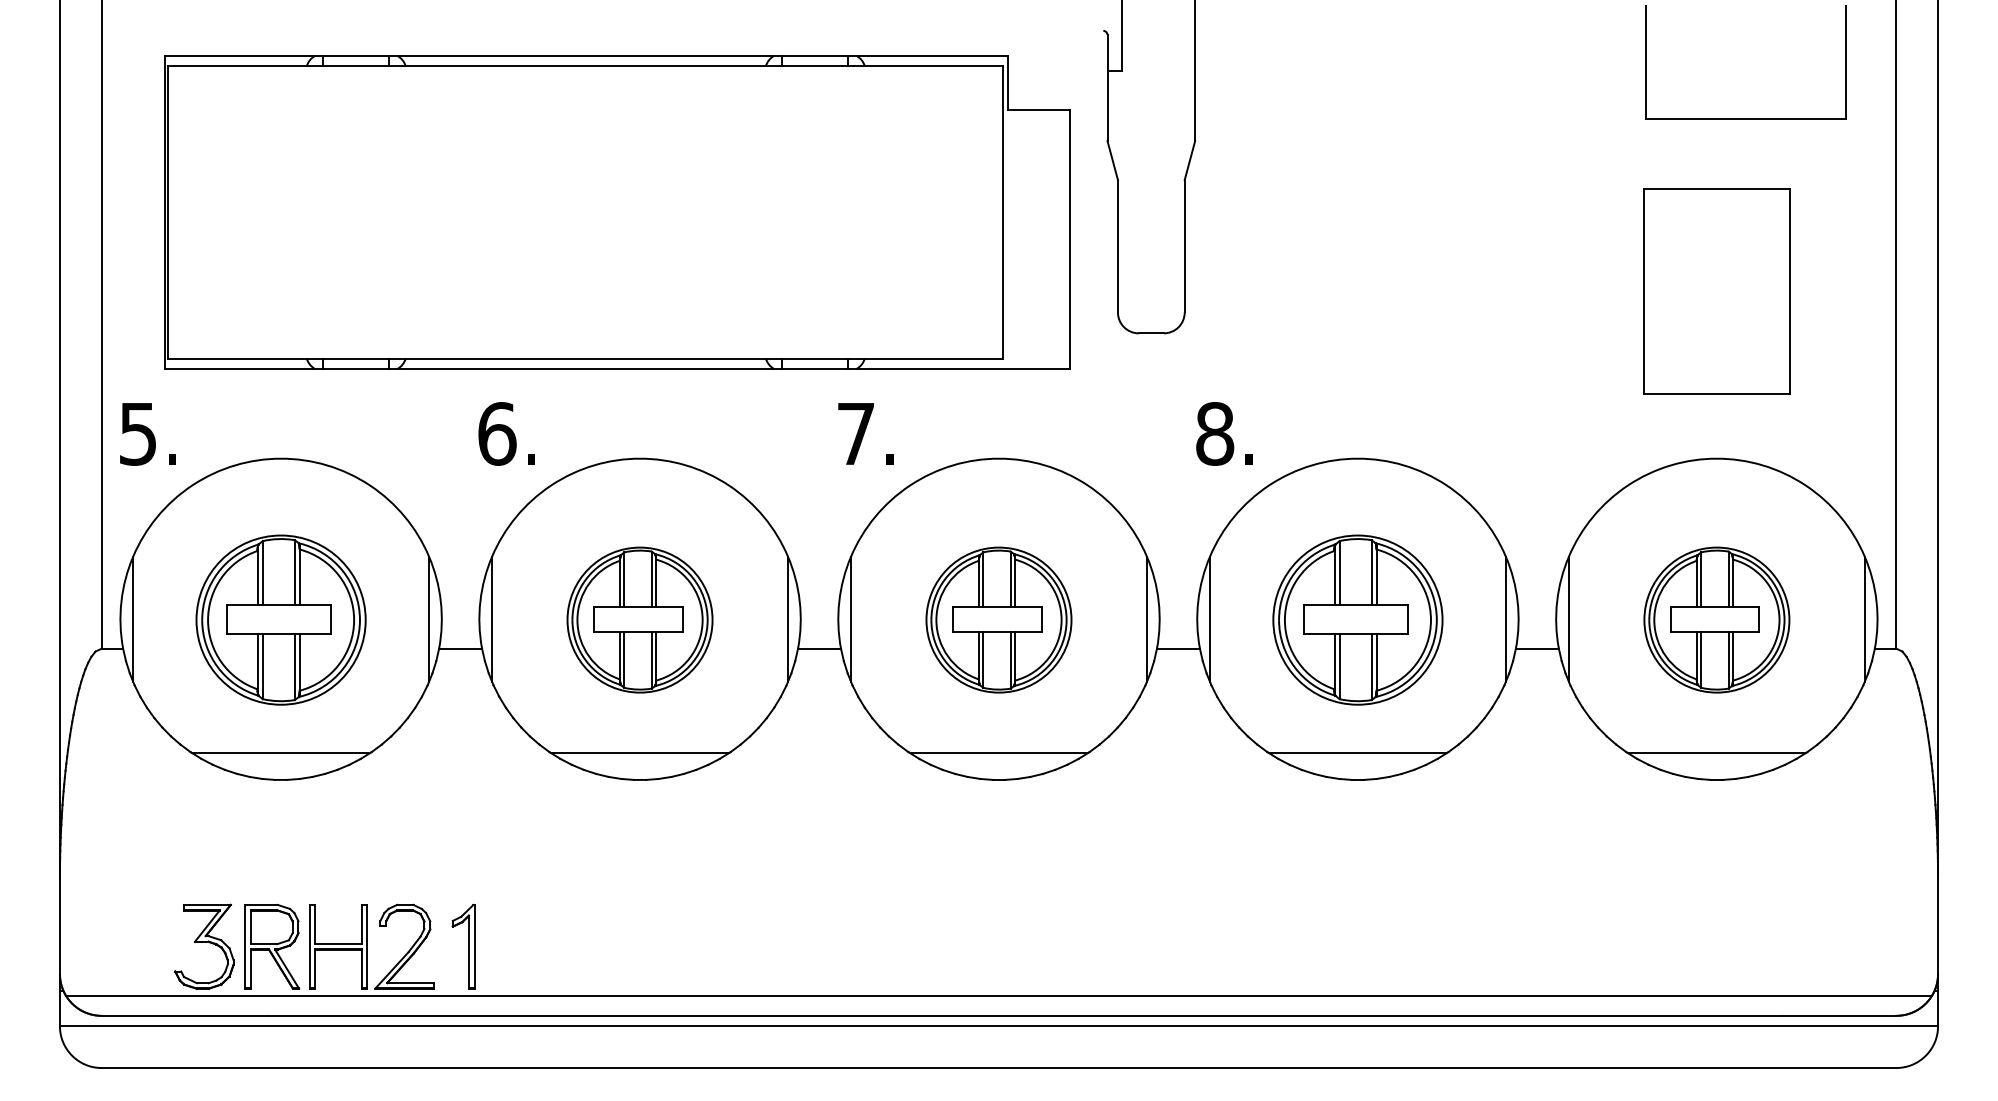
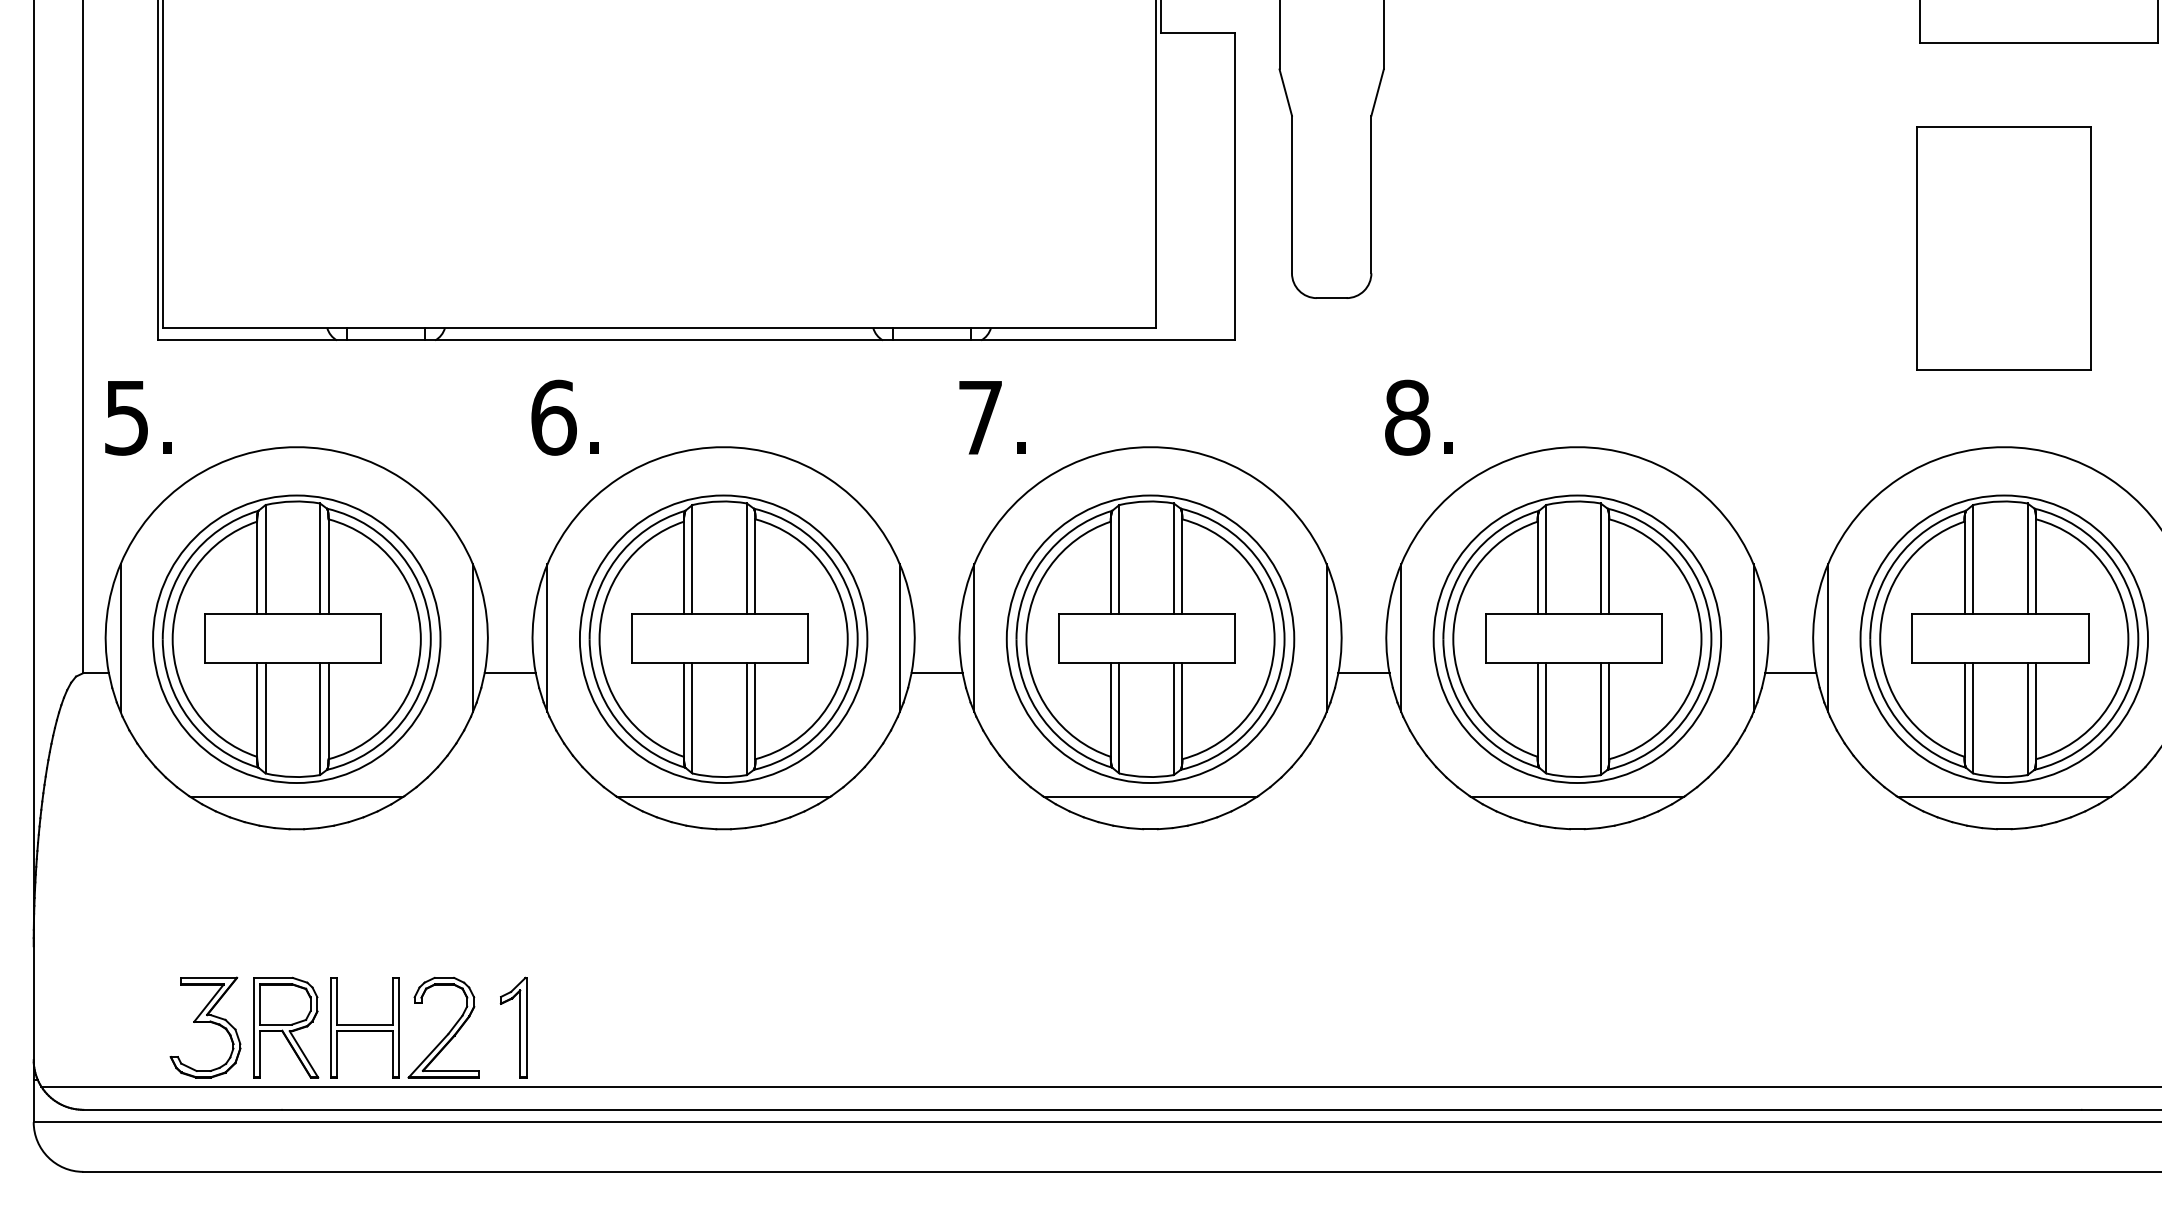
part: (280, 619) -> (296, 638), size x1.43
part: (639, 619) -> (722, 638), size x1.67
part: (998, 619) -> (1149, 638), size x1.67
part: (1357, 619) -> (1576, 638), size x1.43
part: (1716, 619) -> (2003, 638), size x1.67

